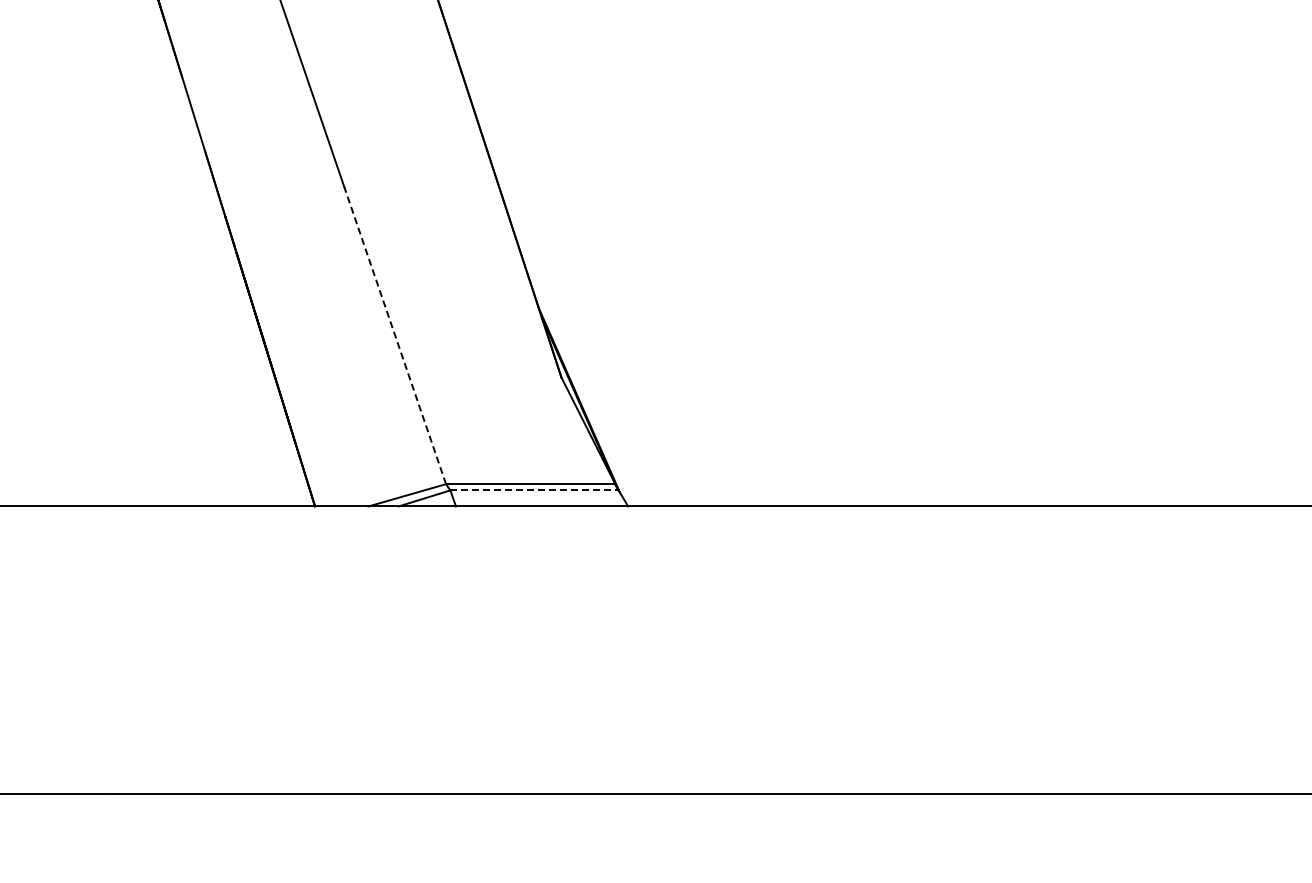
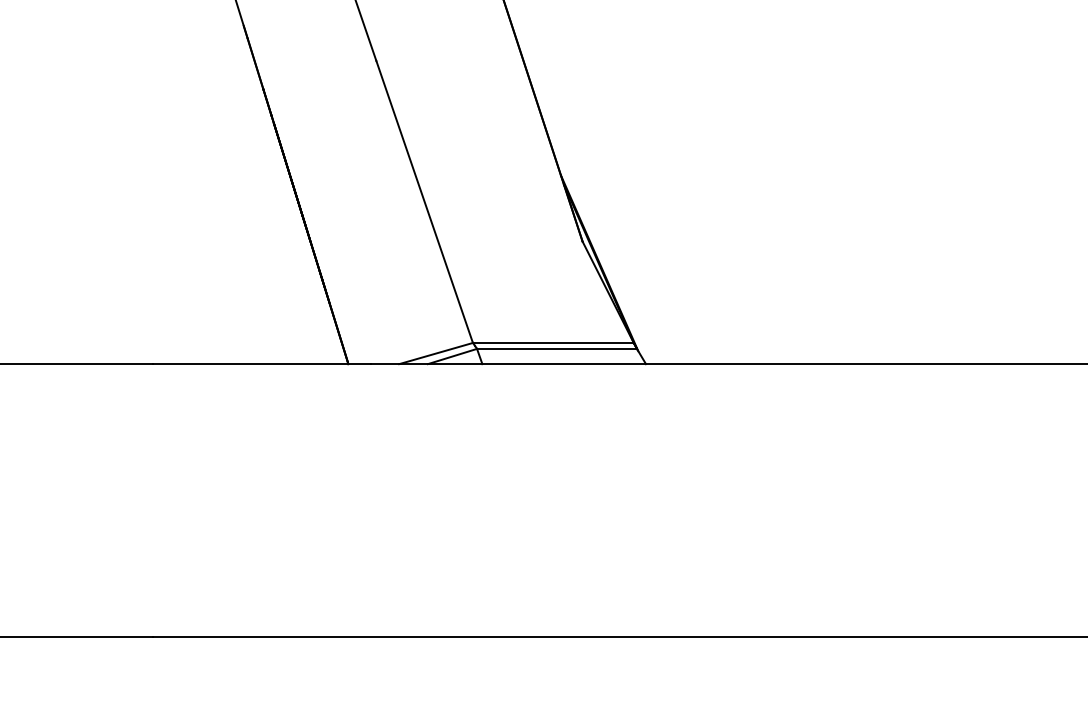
line: (395, 335) -> (424, 201), dashed -> solid
line: (535, 490) -> (557, 348), dashed -> solid

